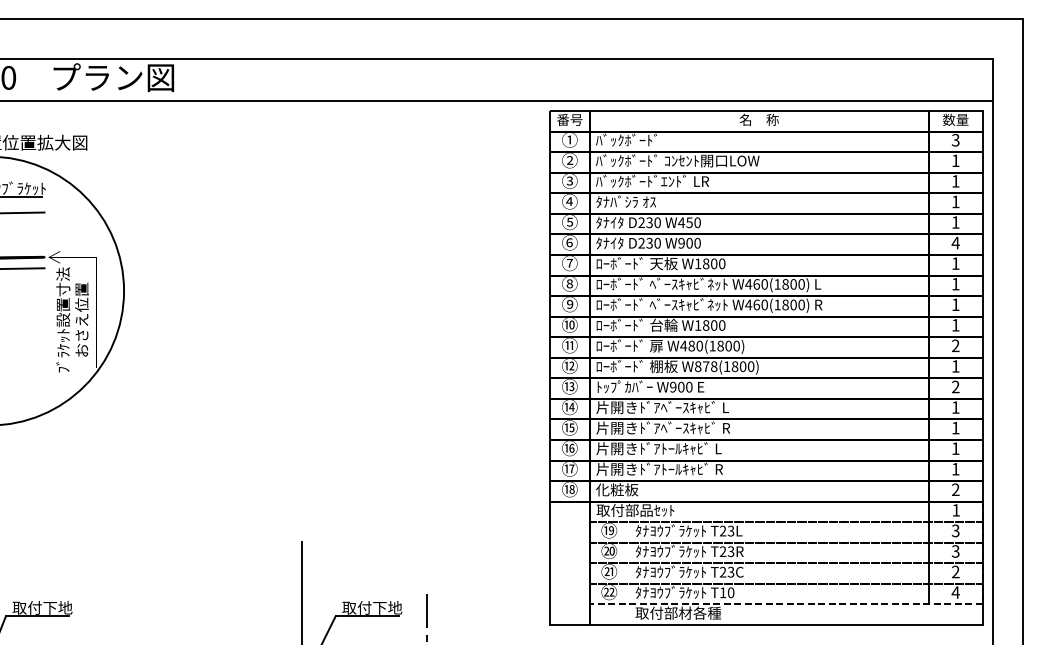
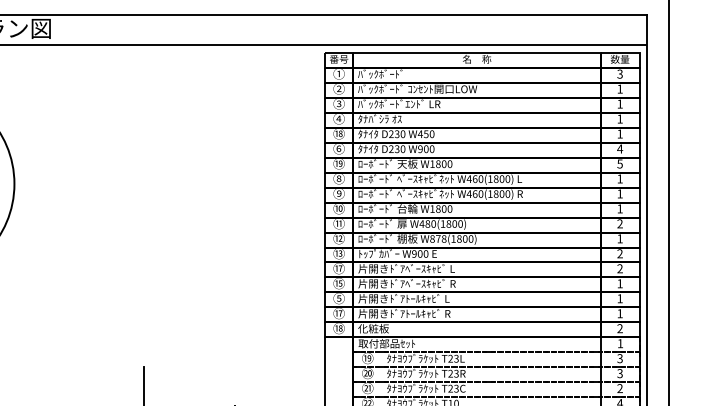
text: (569, 221) -> (338, 133), ⑤ -> ⑱
text: (569, 262) -> (338, 163), ⑦ -> ⑲
text: (955, 263) -> (619, 163), 1 -> 5
text: (571, 406) -> (340, 268), ⑭ -> ⑰
text: (955, 407) -> (619, 268), 1 -> 2
text: (569, 447) -> (338, 297), ⑯ -> ⑤

